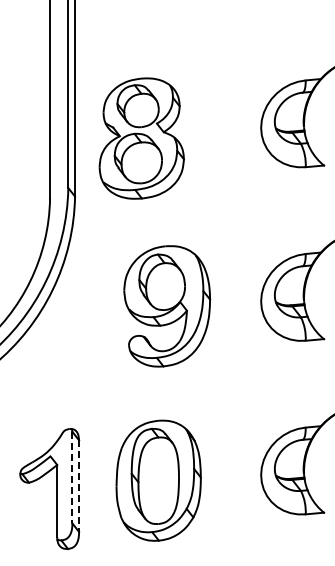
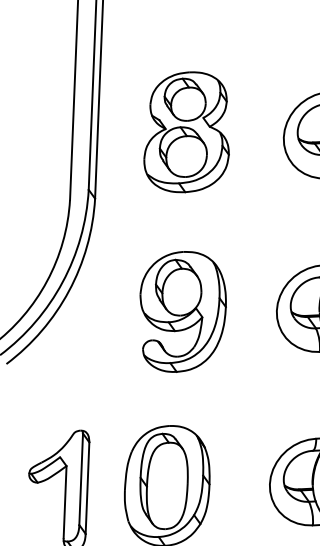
part: (141, 138) -> (187, 132), moved
line: (72, 477) -> (81, 479), dashed -> solid
line: (79, 486) -> (87, 488), dashed -> solid

